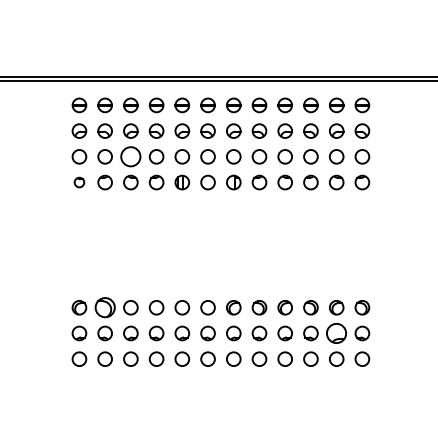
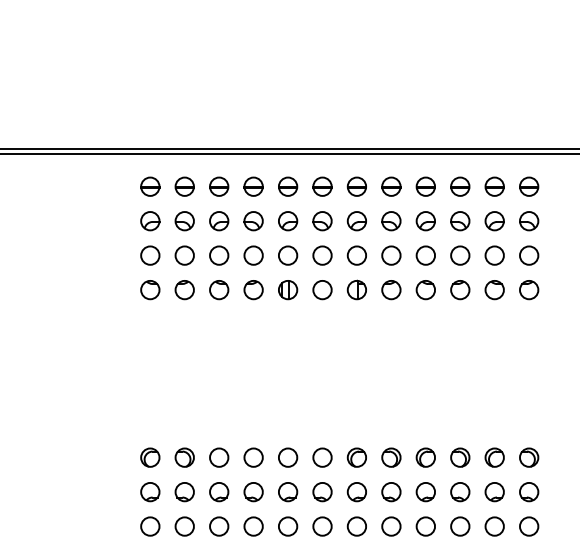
circle: (130, 156) -> (218, 255), size x0.71
part: (79, 182) -> (150, 289), size x1.43
part: (104, 307) -> (183, 457), size x0.71
part: (336, 333) -> (494, 492), size x0.71

